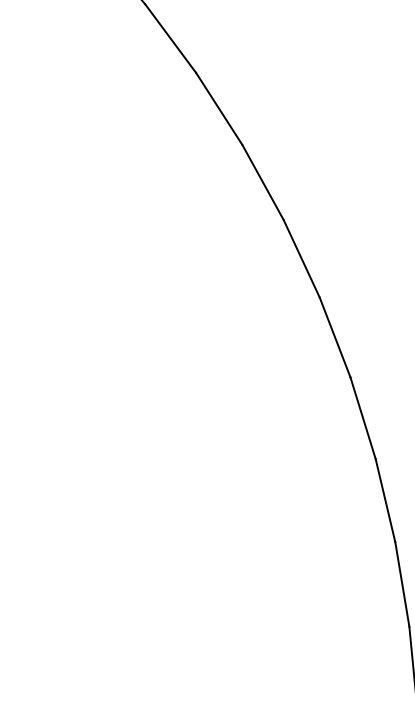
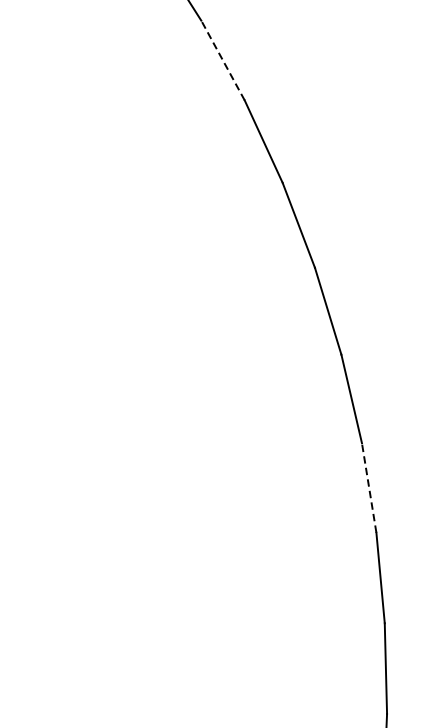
line: (170, 38) -> (222, 60), solid -> dashed
line: (363, 418) -> (369, 488), solid -> dashed

